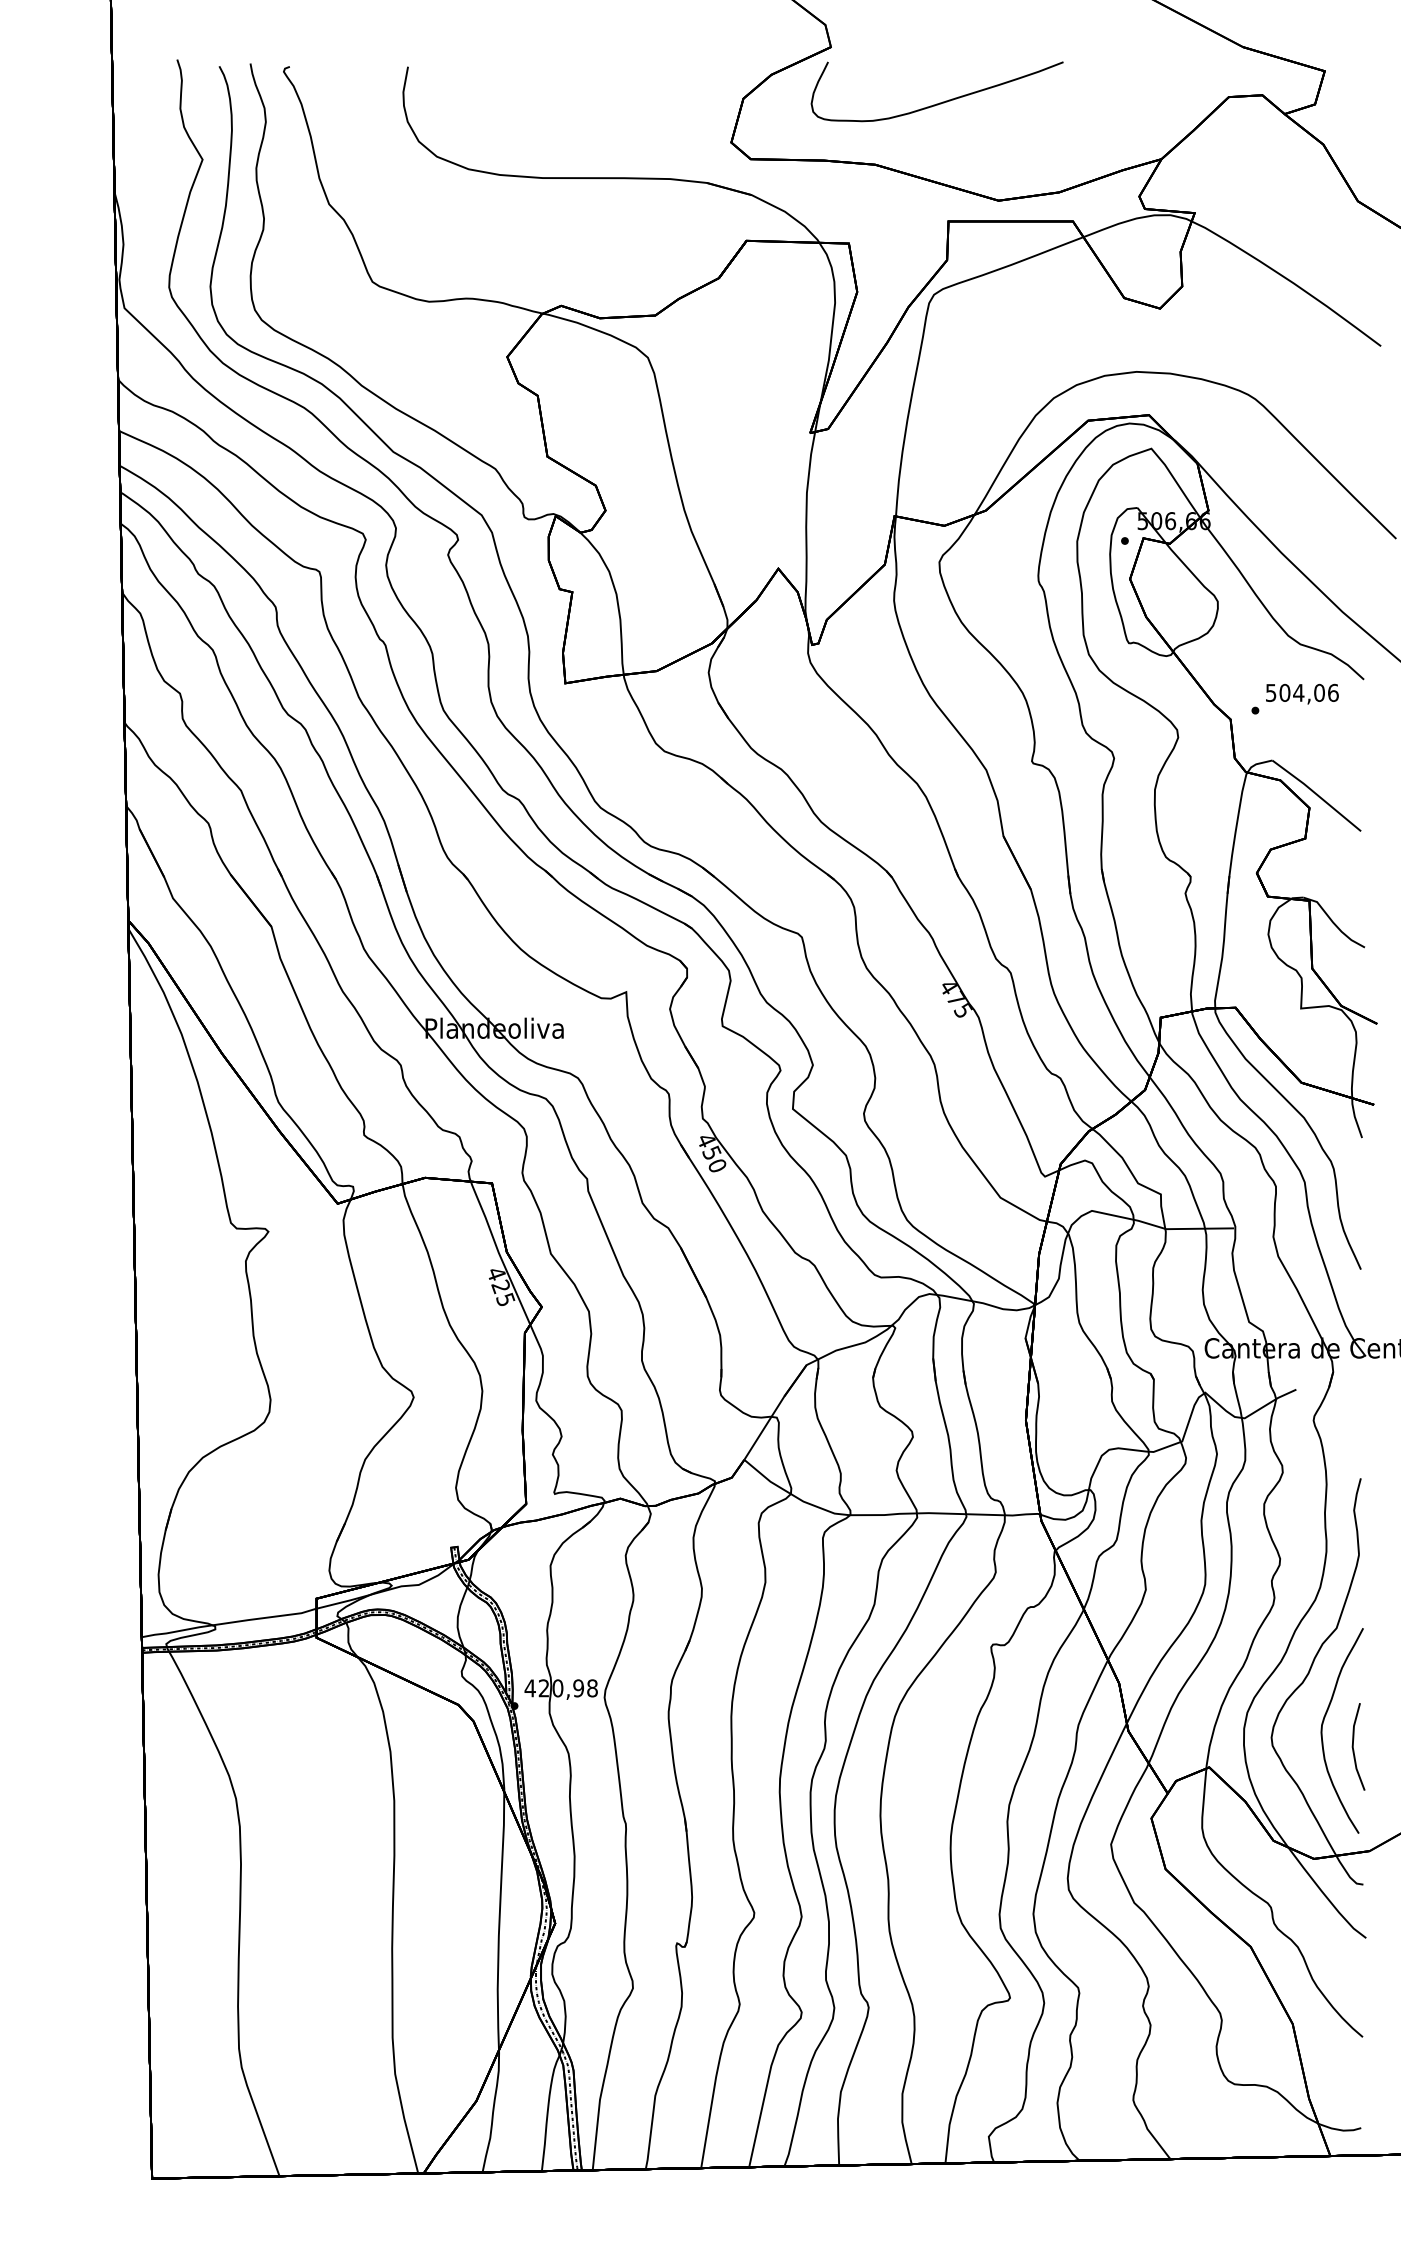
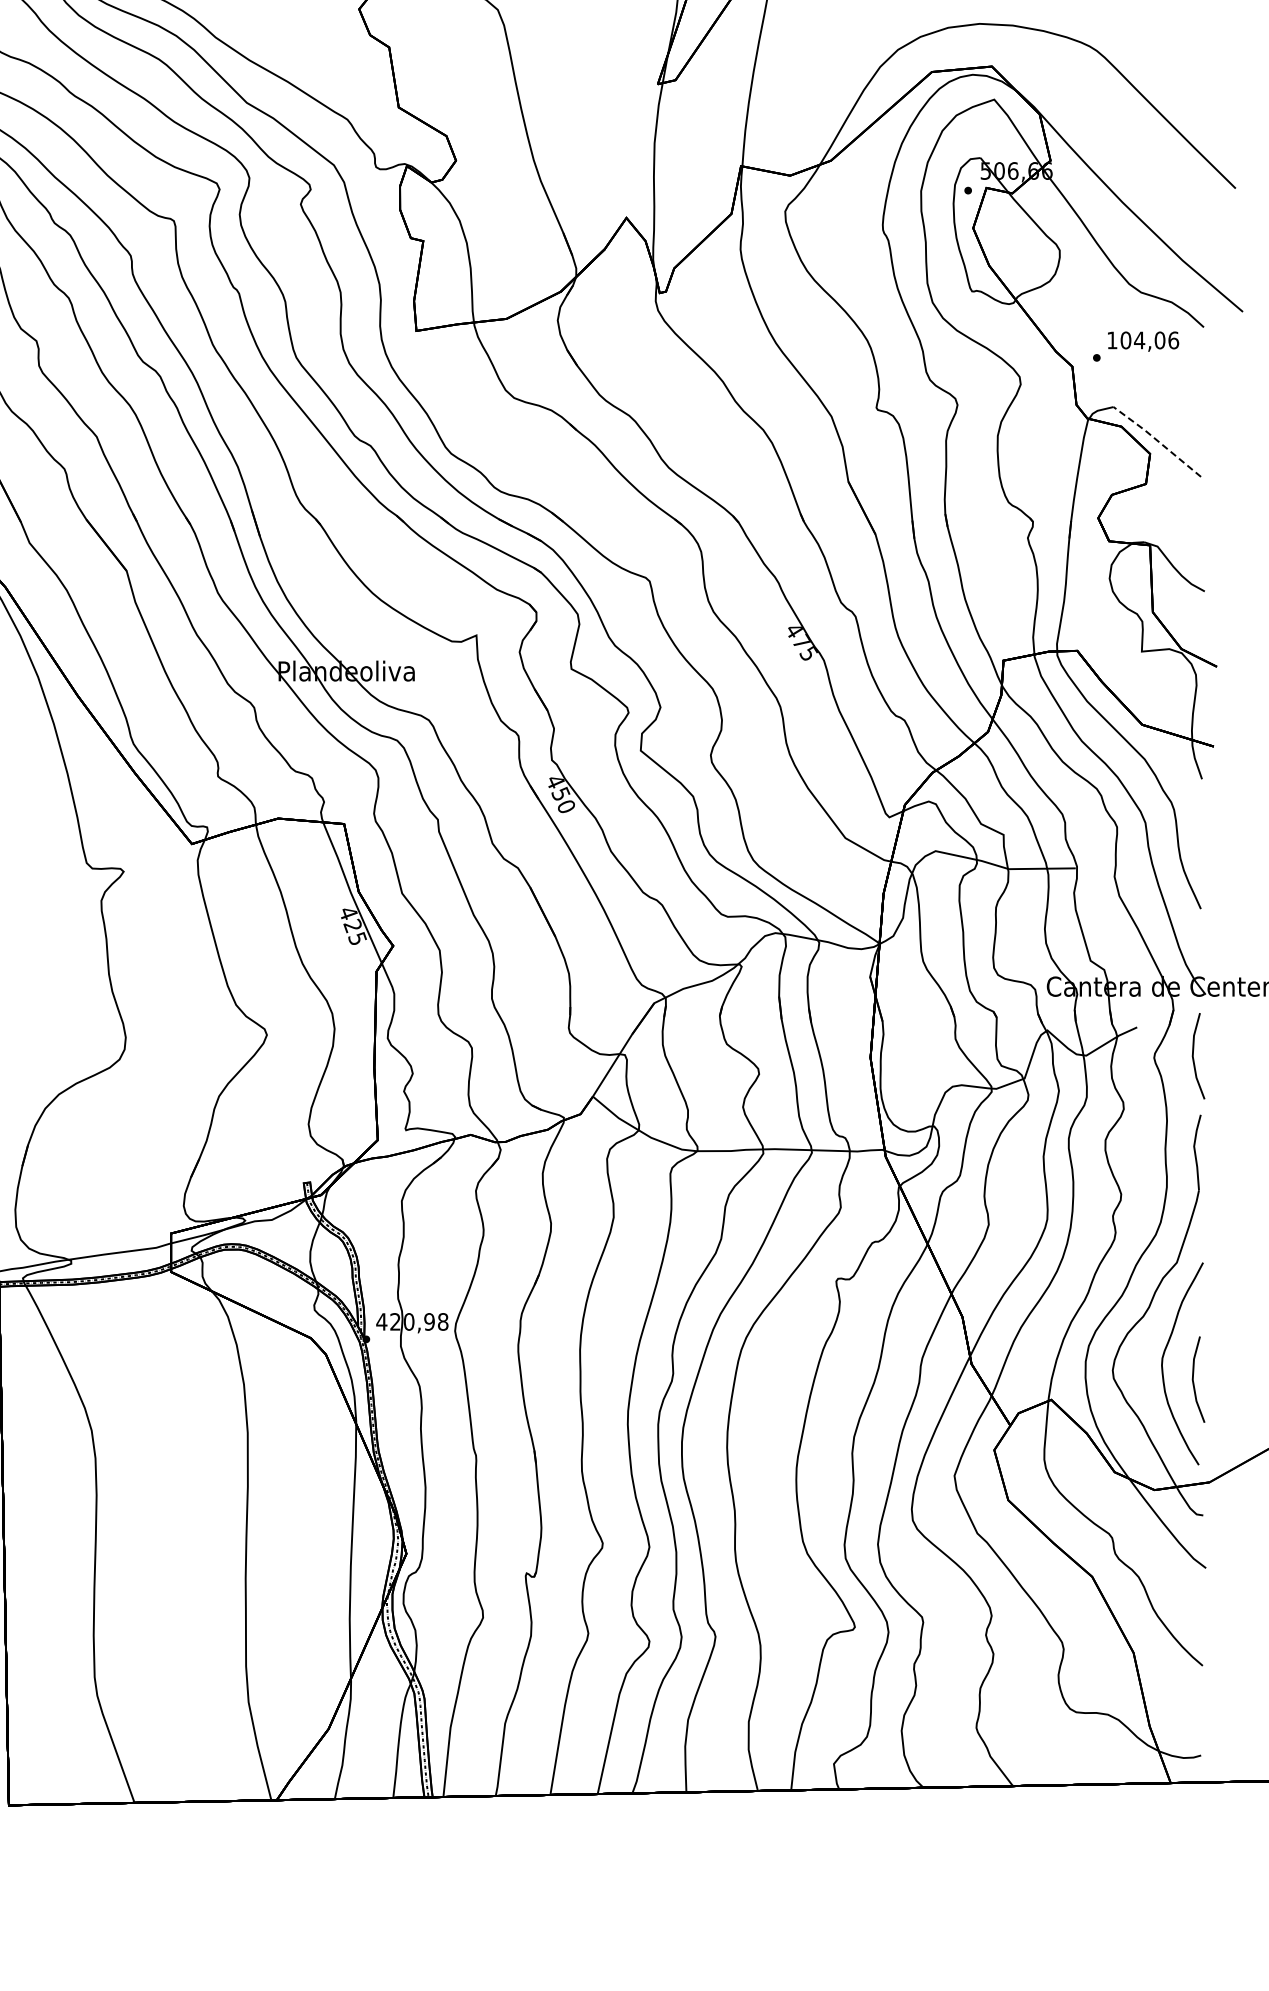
text: (1271, 692) -> (1112, 340), 504,06 -> 104,06
line: (1316, 794) -> (1157, 440), solid -> dashed
line: (1353, 1418) -> (1193, 1055), added

